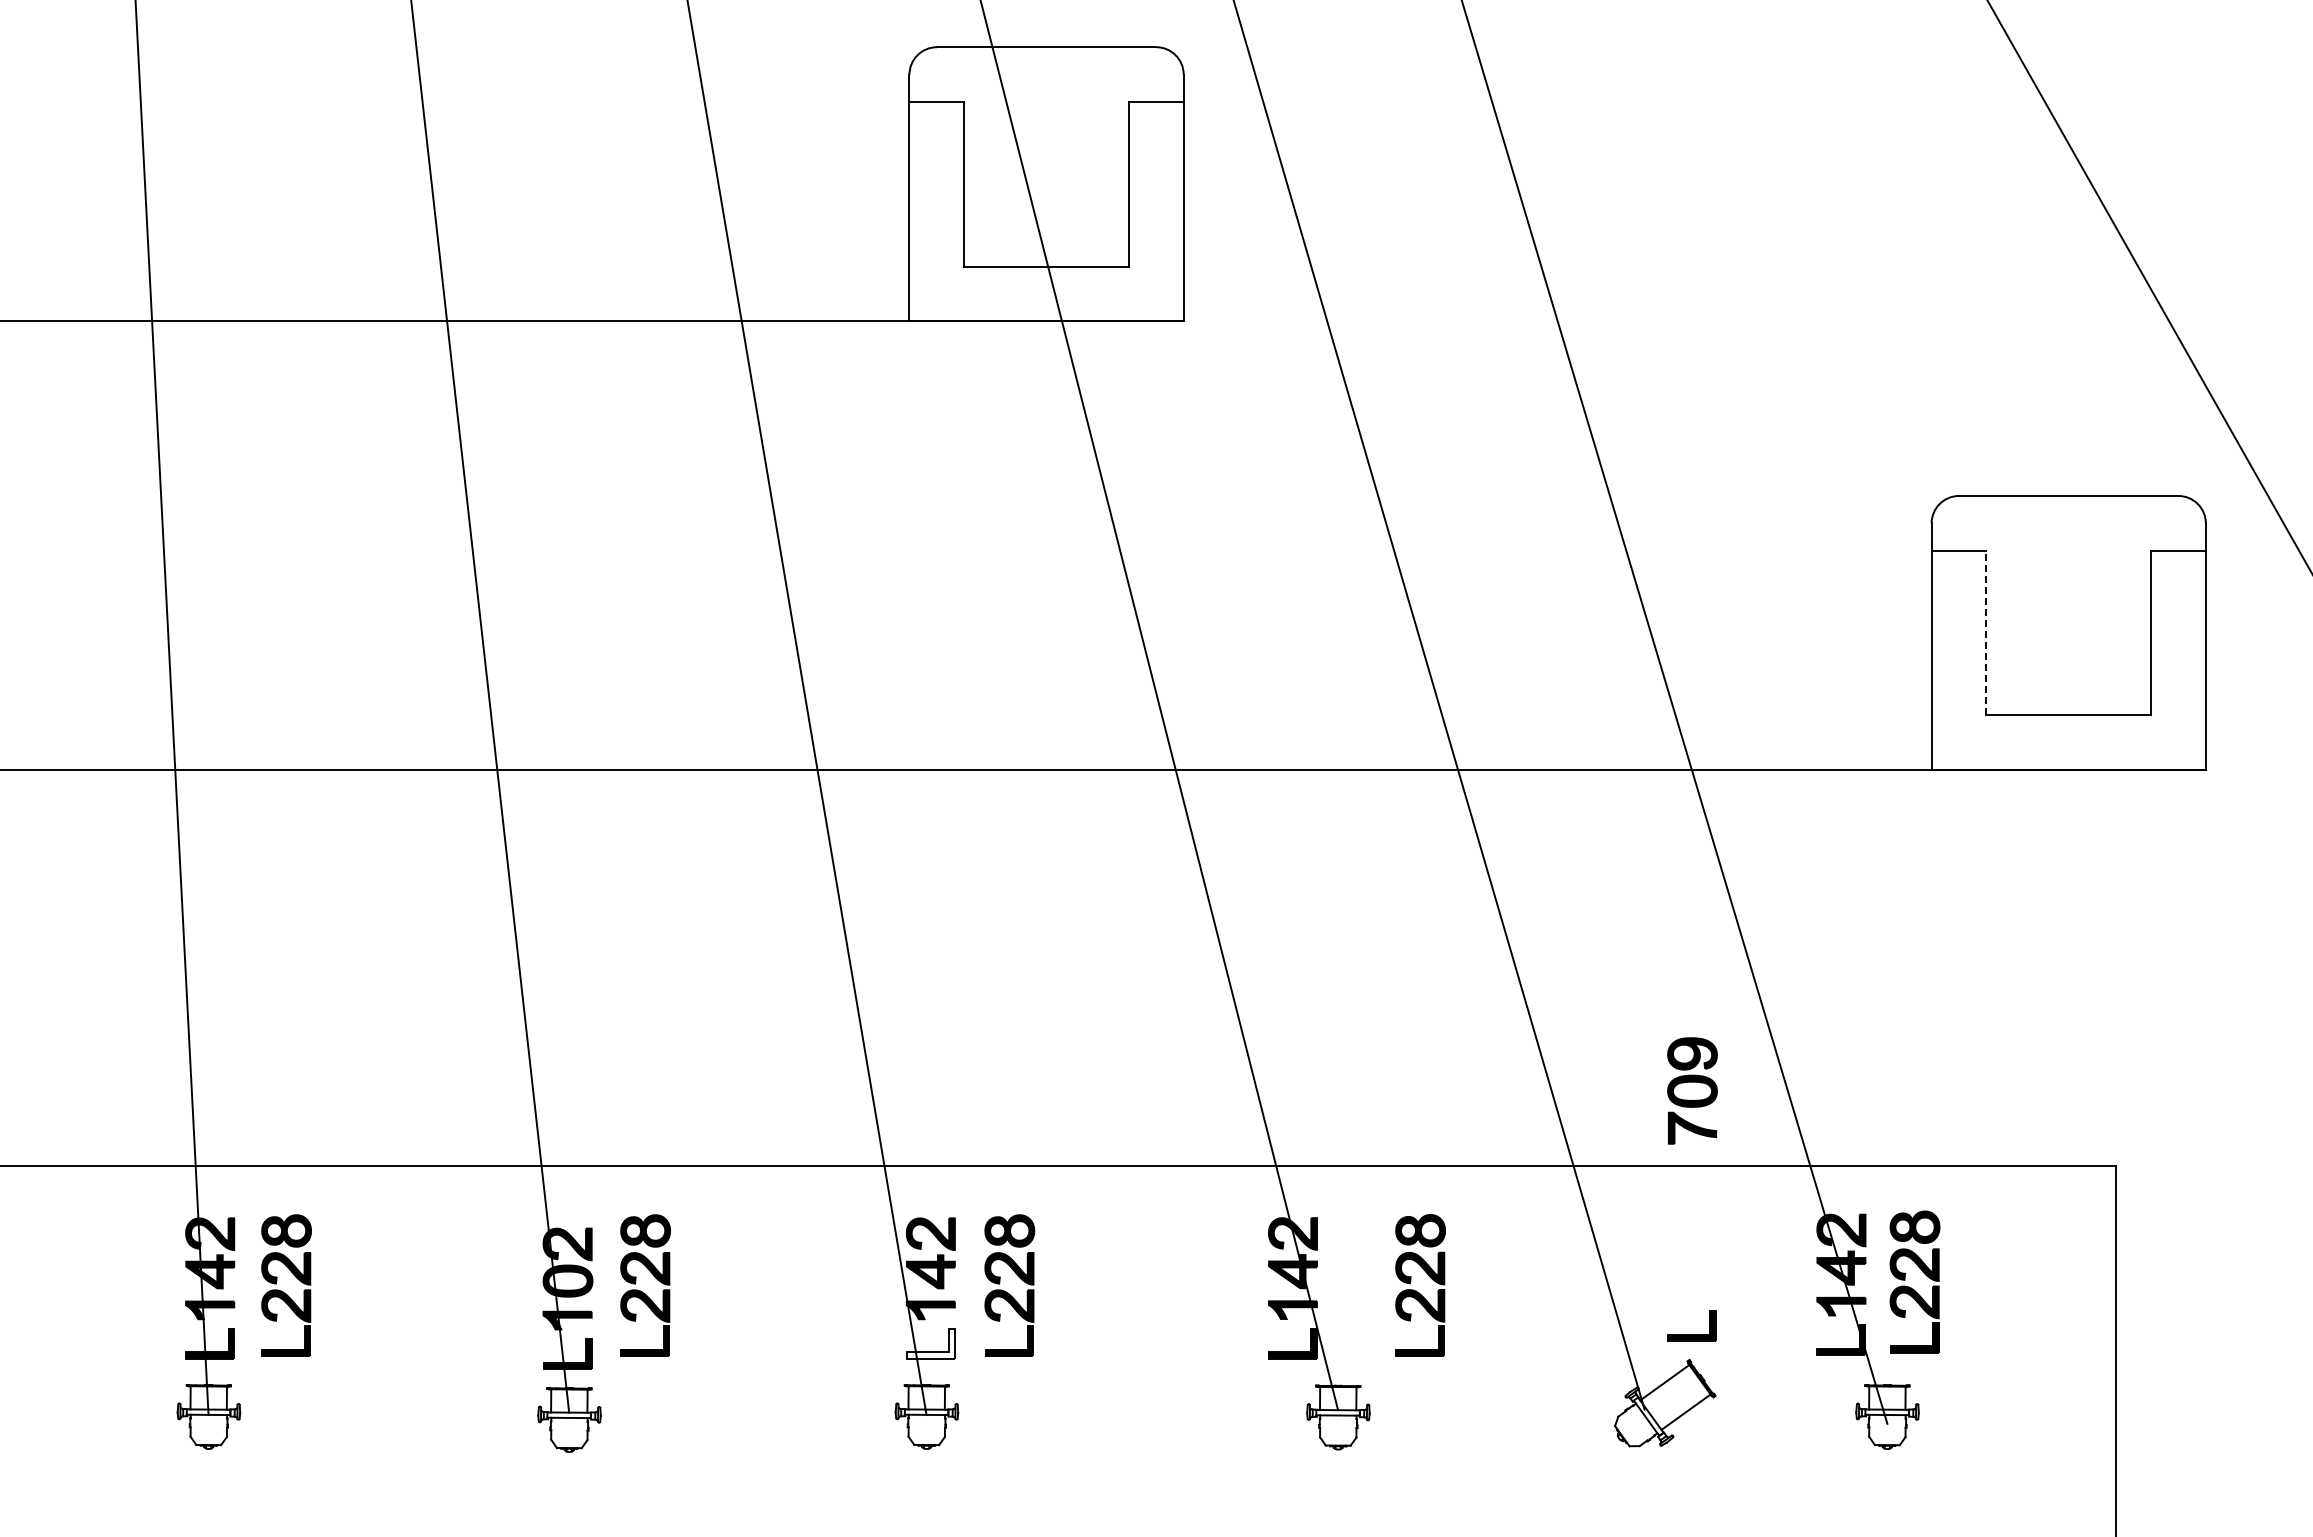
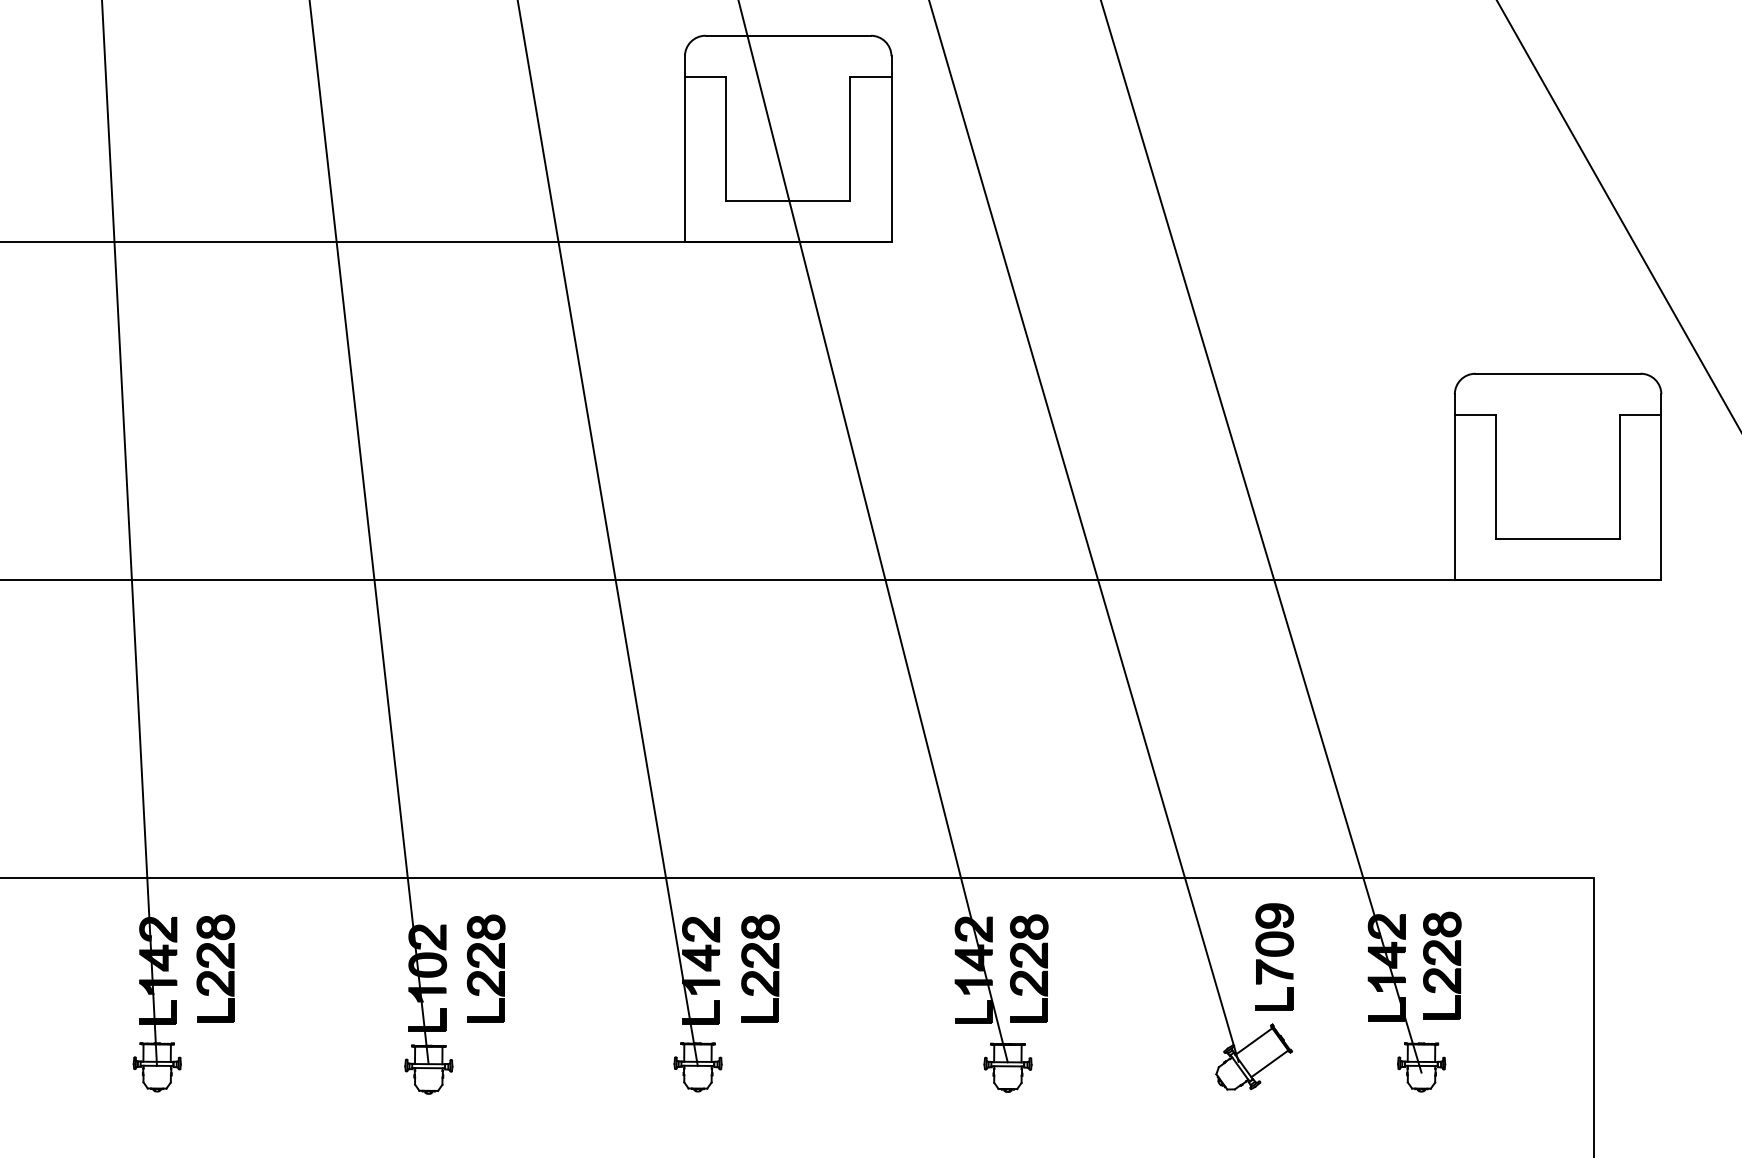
line: (1986, 632) -> (1496, 476), dashed -> solid
part: (1692, 1090) -> (1274, 943), moved
part: (1416, 1290) -> (1026, 972), moved
fill: (930, 1343) -> (700, 1012), added

